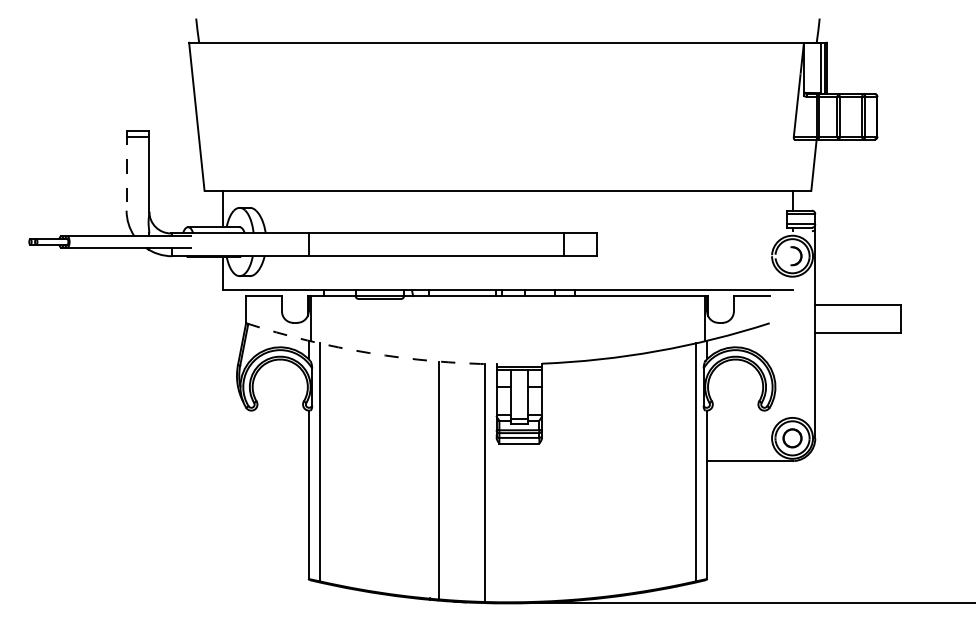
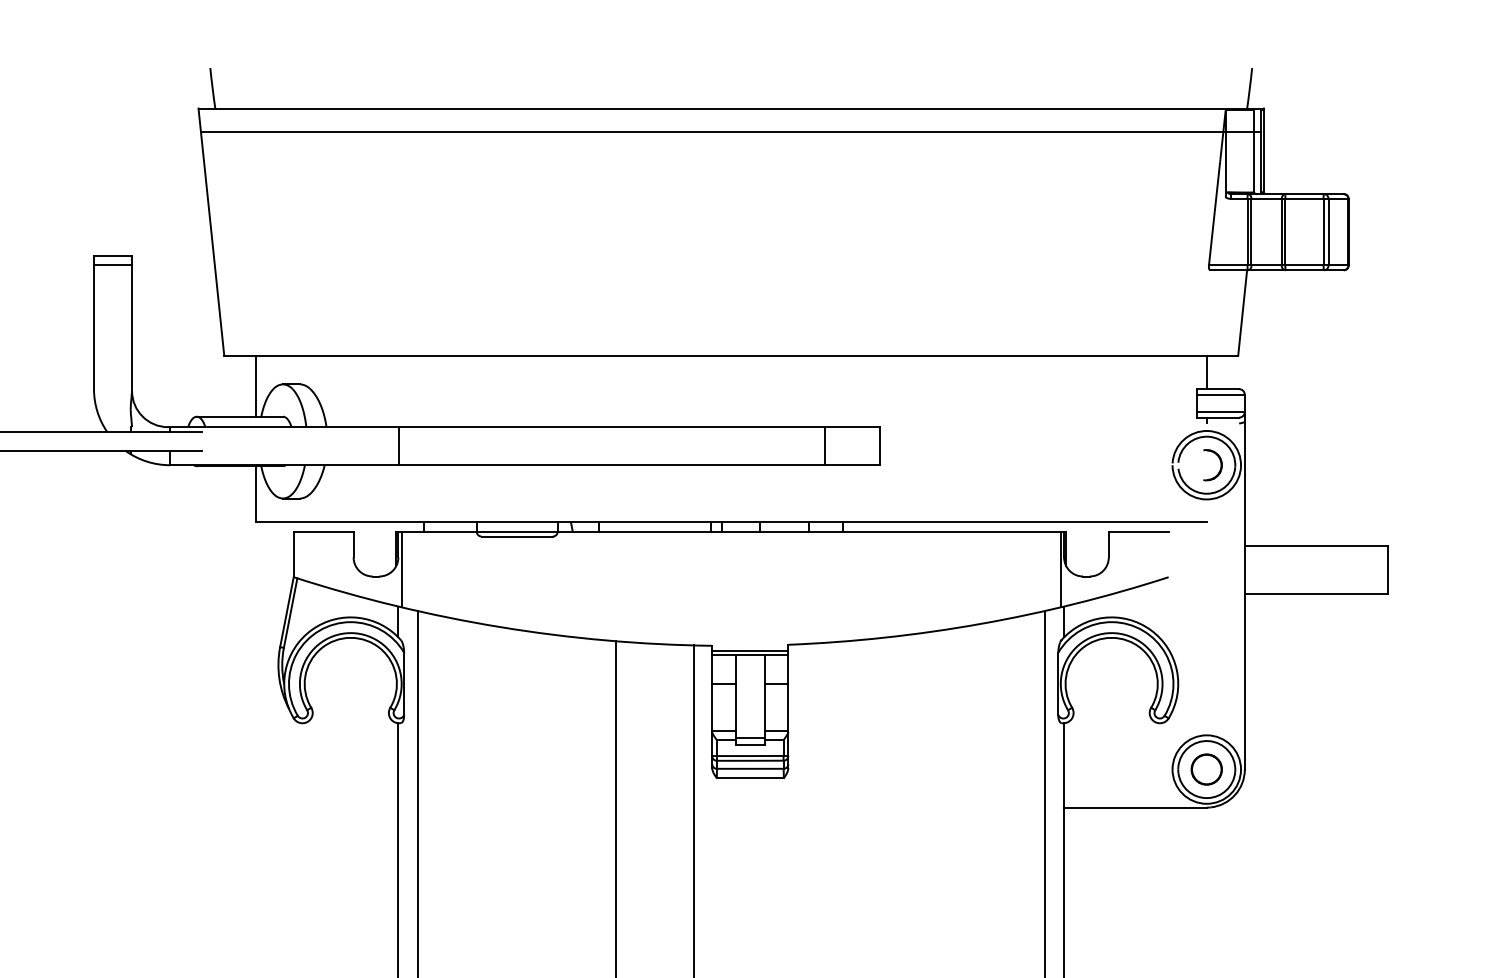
line: (507, 57) -> (730, 133), added
line: (126, 170) -> (93, 321), dashed -> solid
arc: (369, 353) -> (499, 627), dashed -> solid

